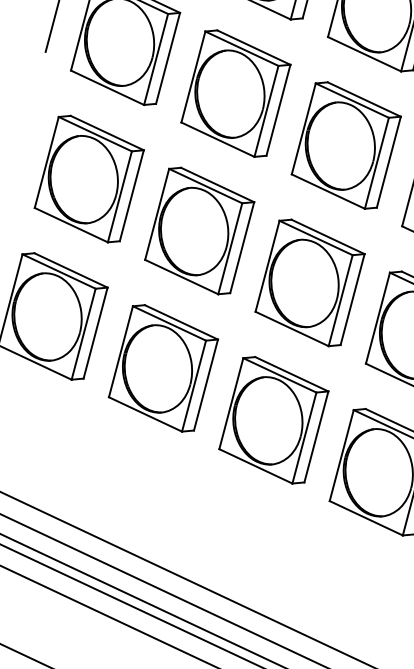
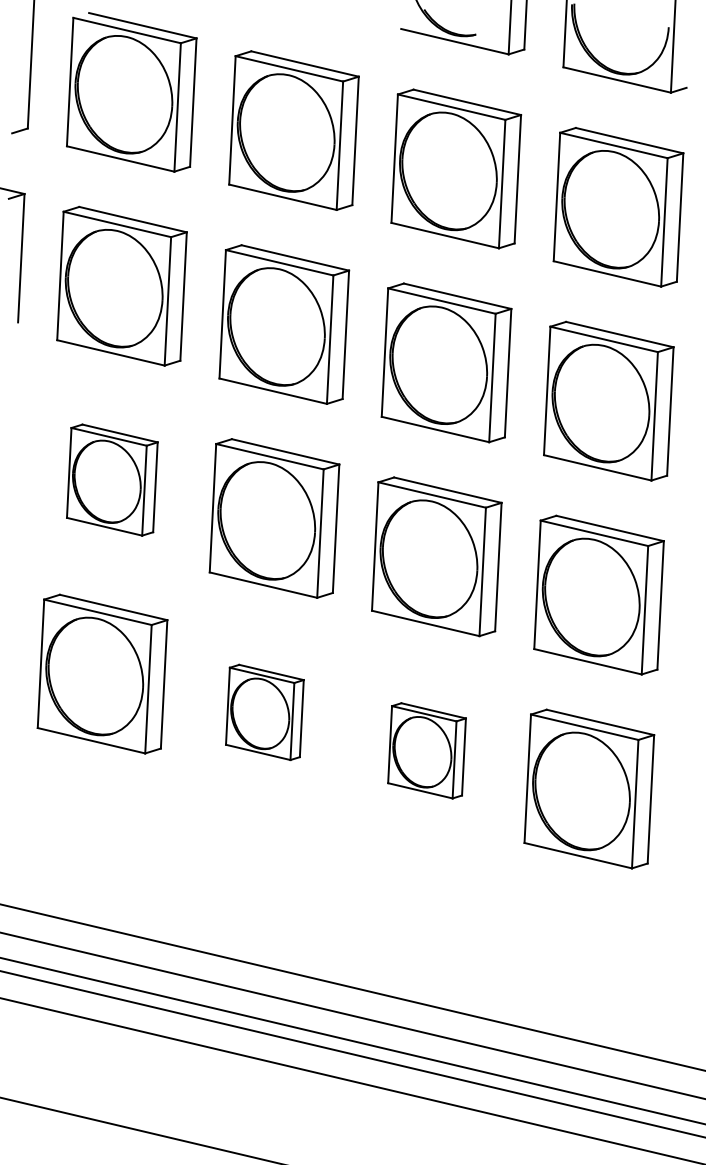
part: (89, 178) -> (112, 479), size x0.7
part: (163, 368) -> (264, 712), size x0.6
part: (273, 420) -> (426, 750), size x0.6

